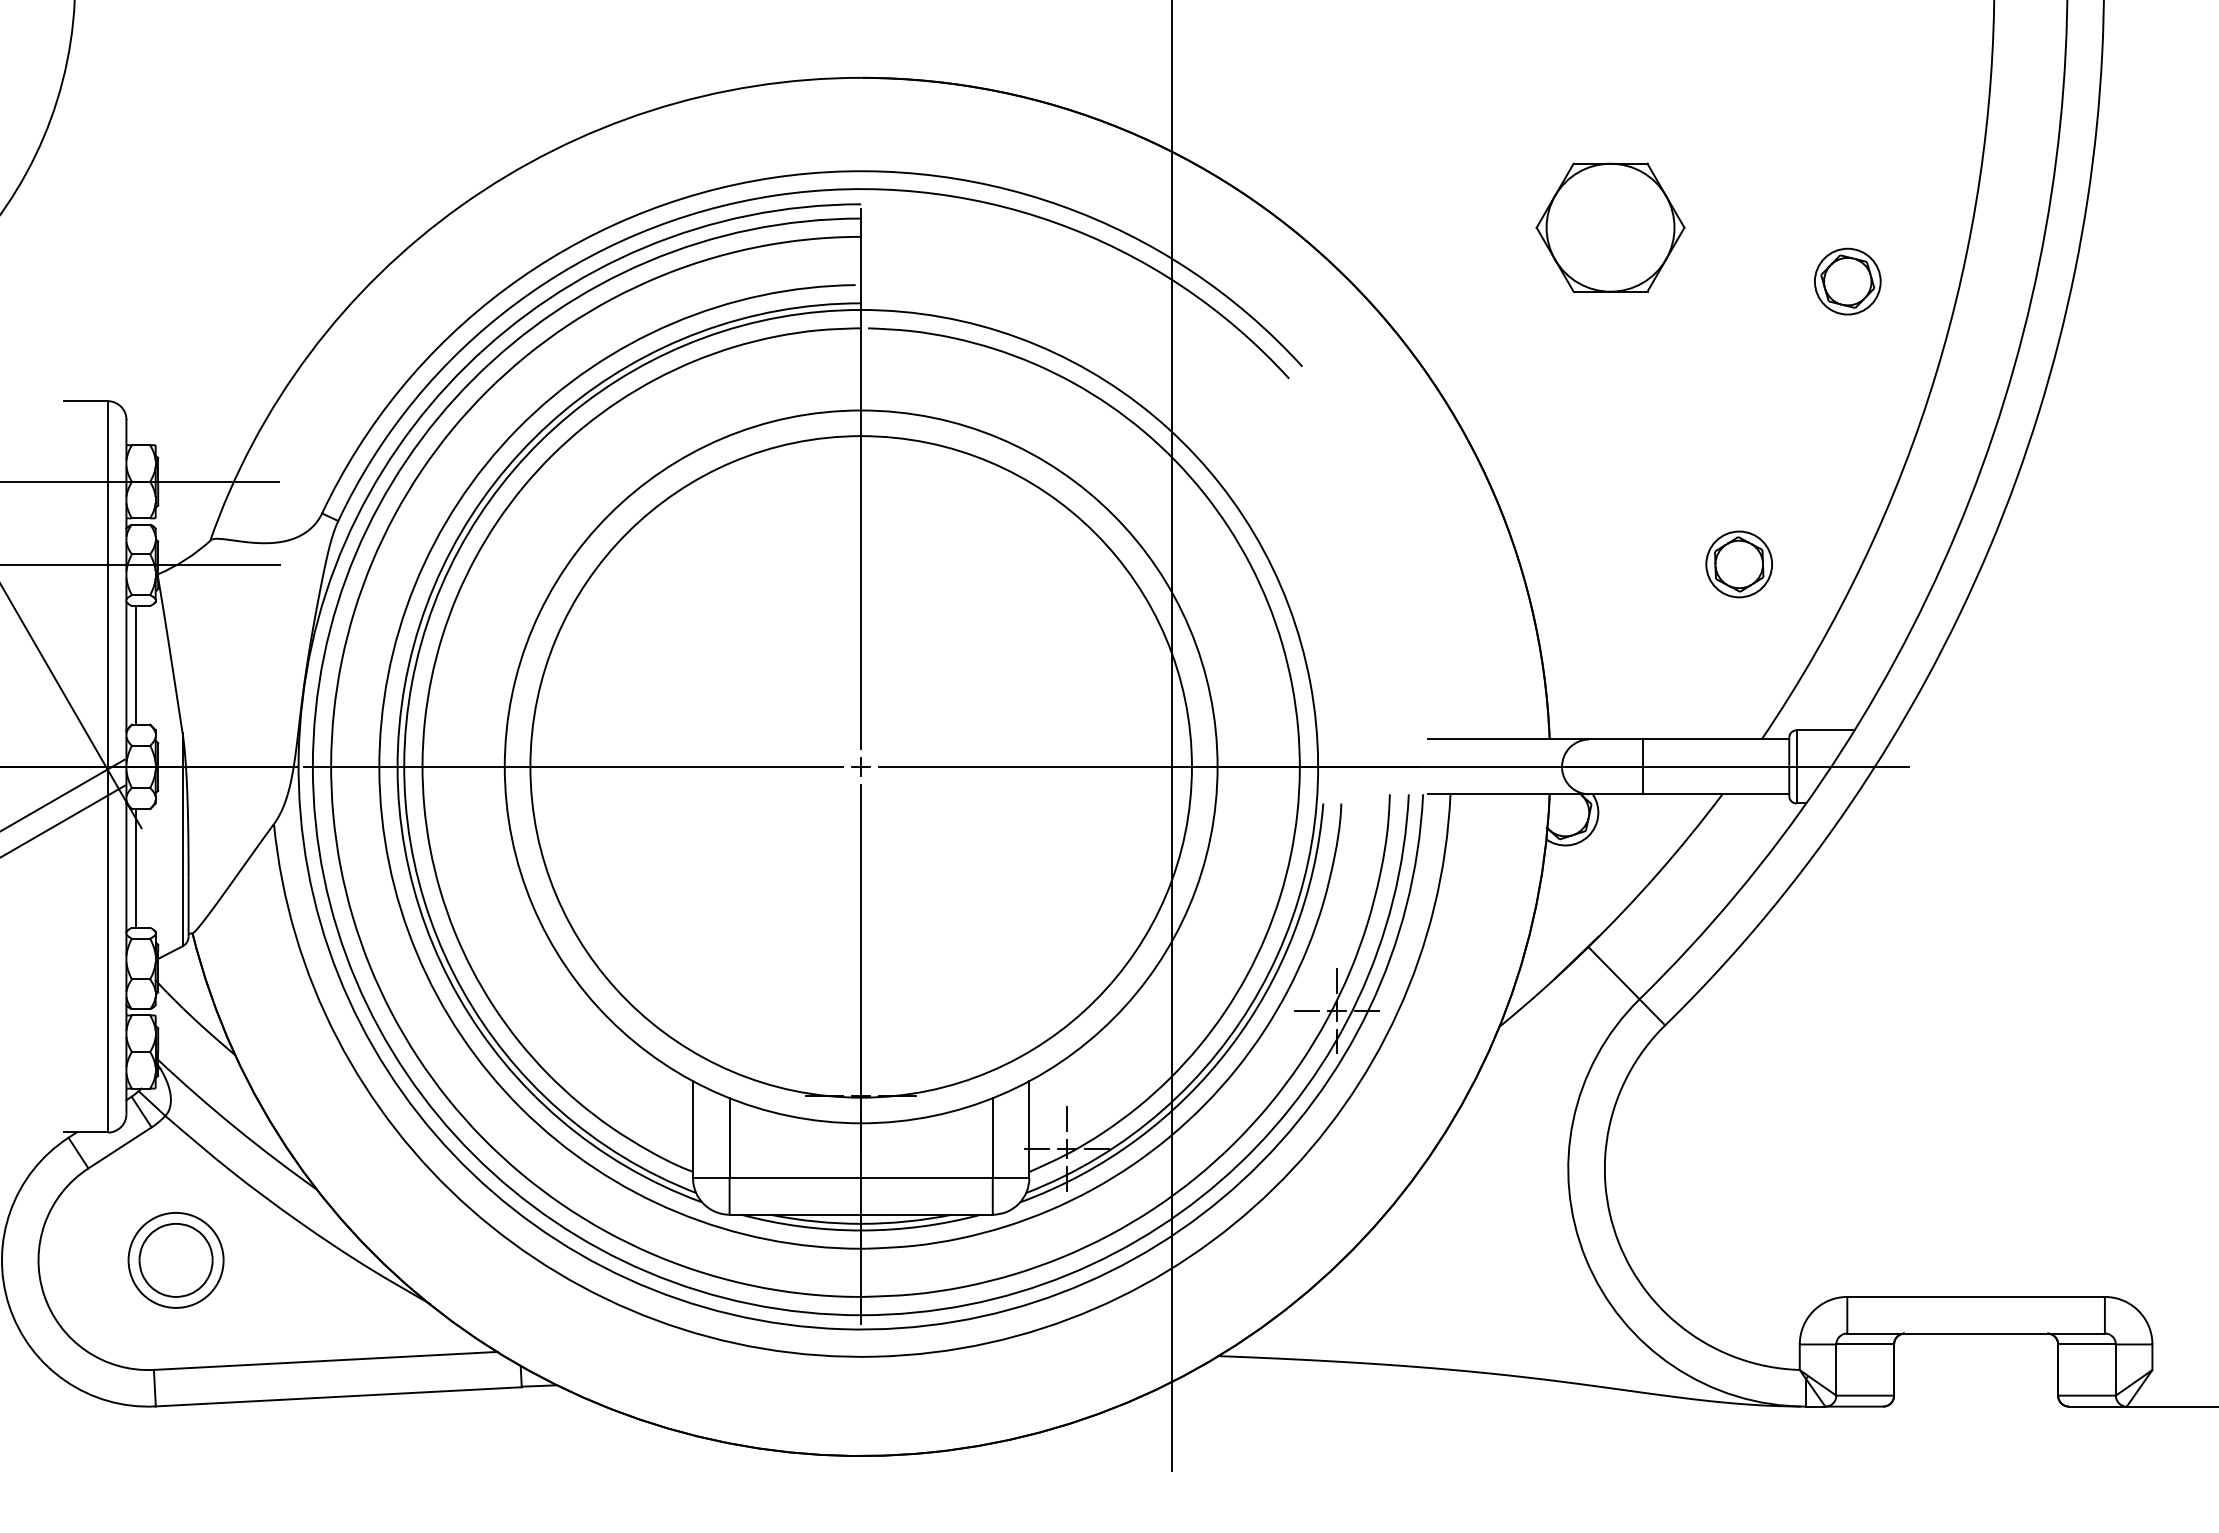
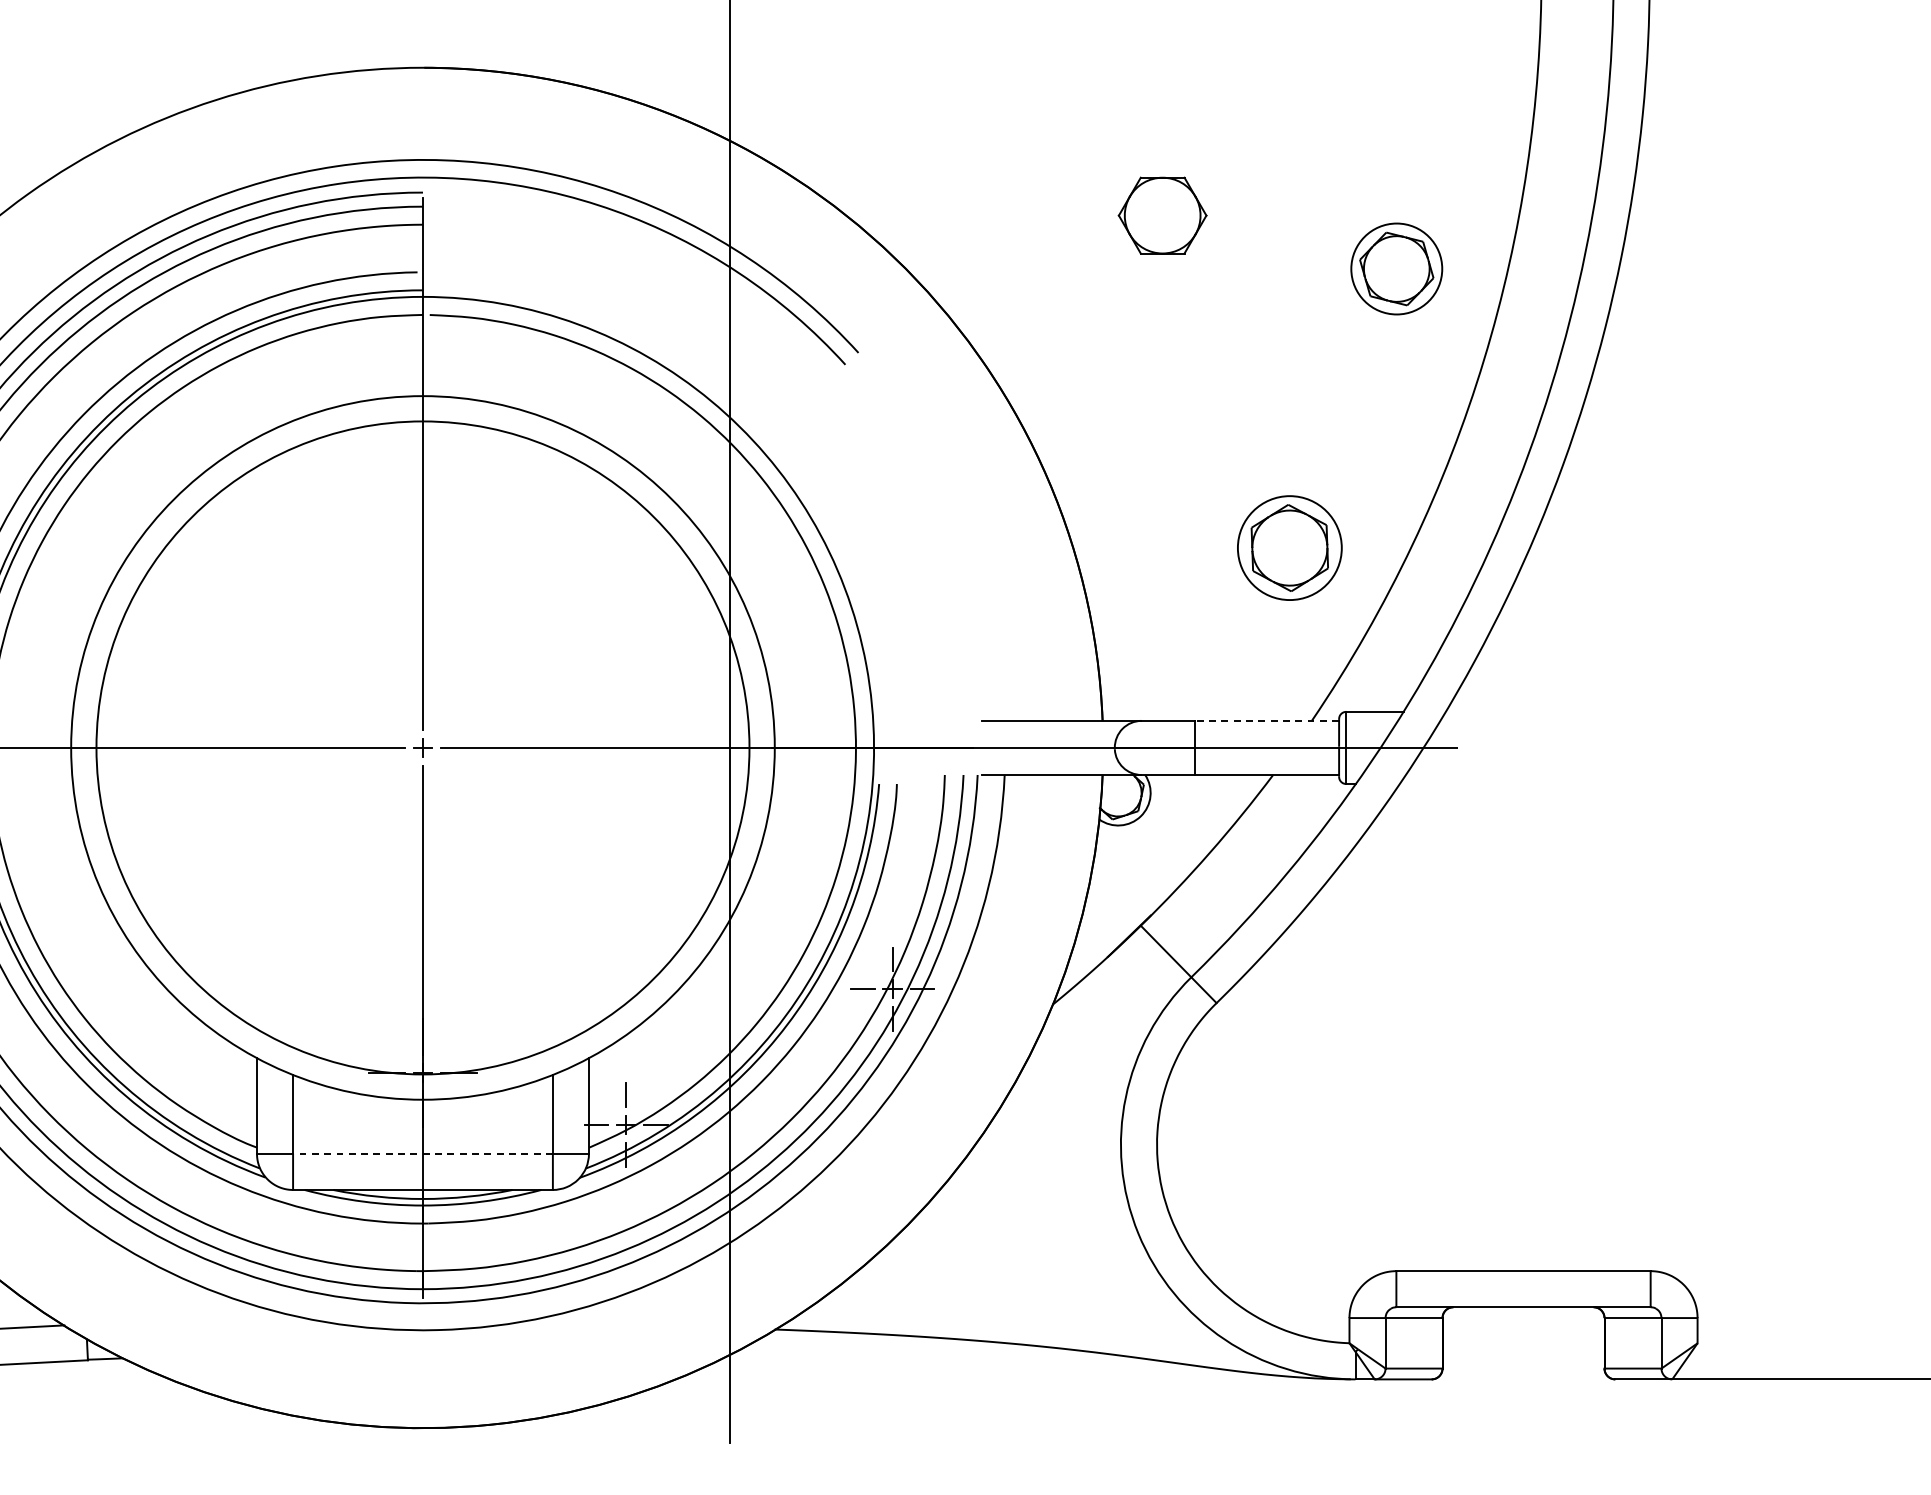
part: (1610, 227) -> (1162, 215), size x0.6
part: (1847, 281) -> (1396, 268), size x1.4
part: (1738, 564) -> (1288, 548), size x1.6
line: (1715, 739) -> (1266, 720), solid -> dashed
line: (861, 1178) -> (423, 1154), solid -> dashed

